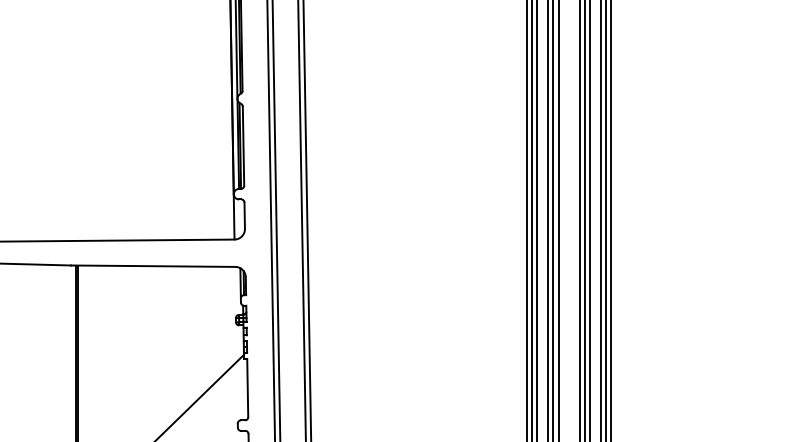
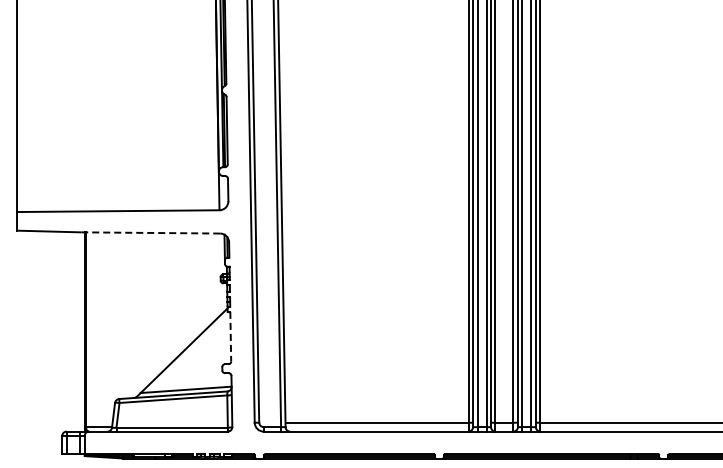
line: (152, 265) -> (149, 232), solid -> dashed
line: (247, 387) -> (230, 336), solid -> dashed

